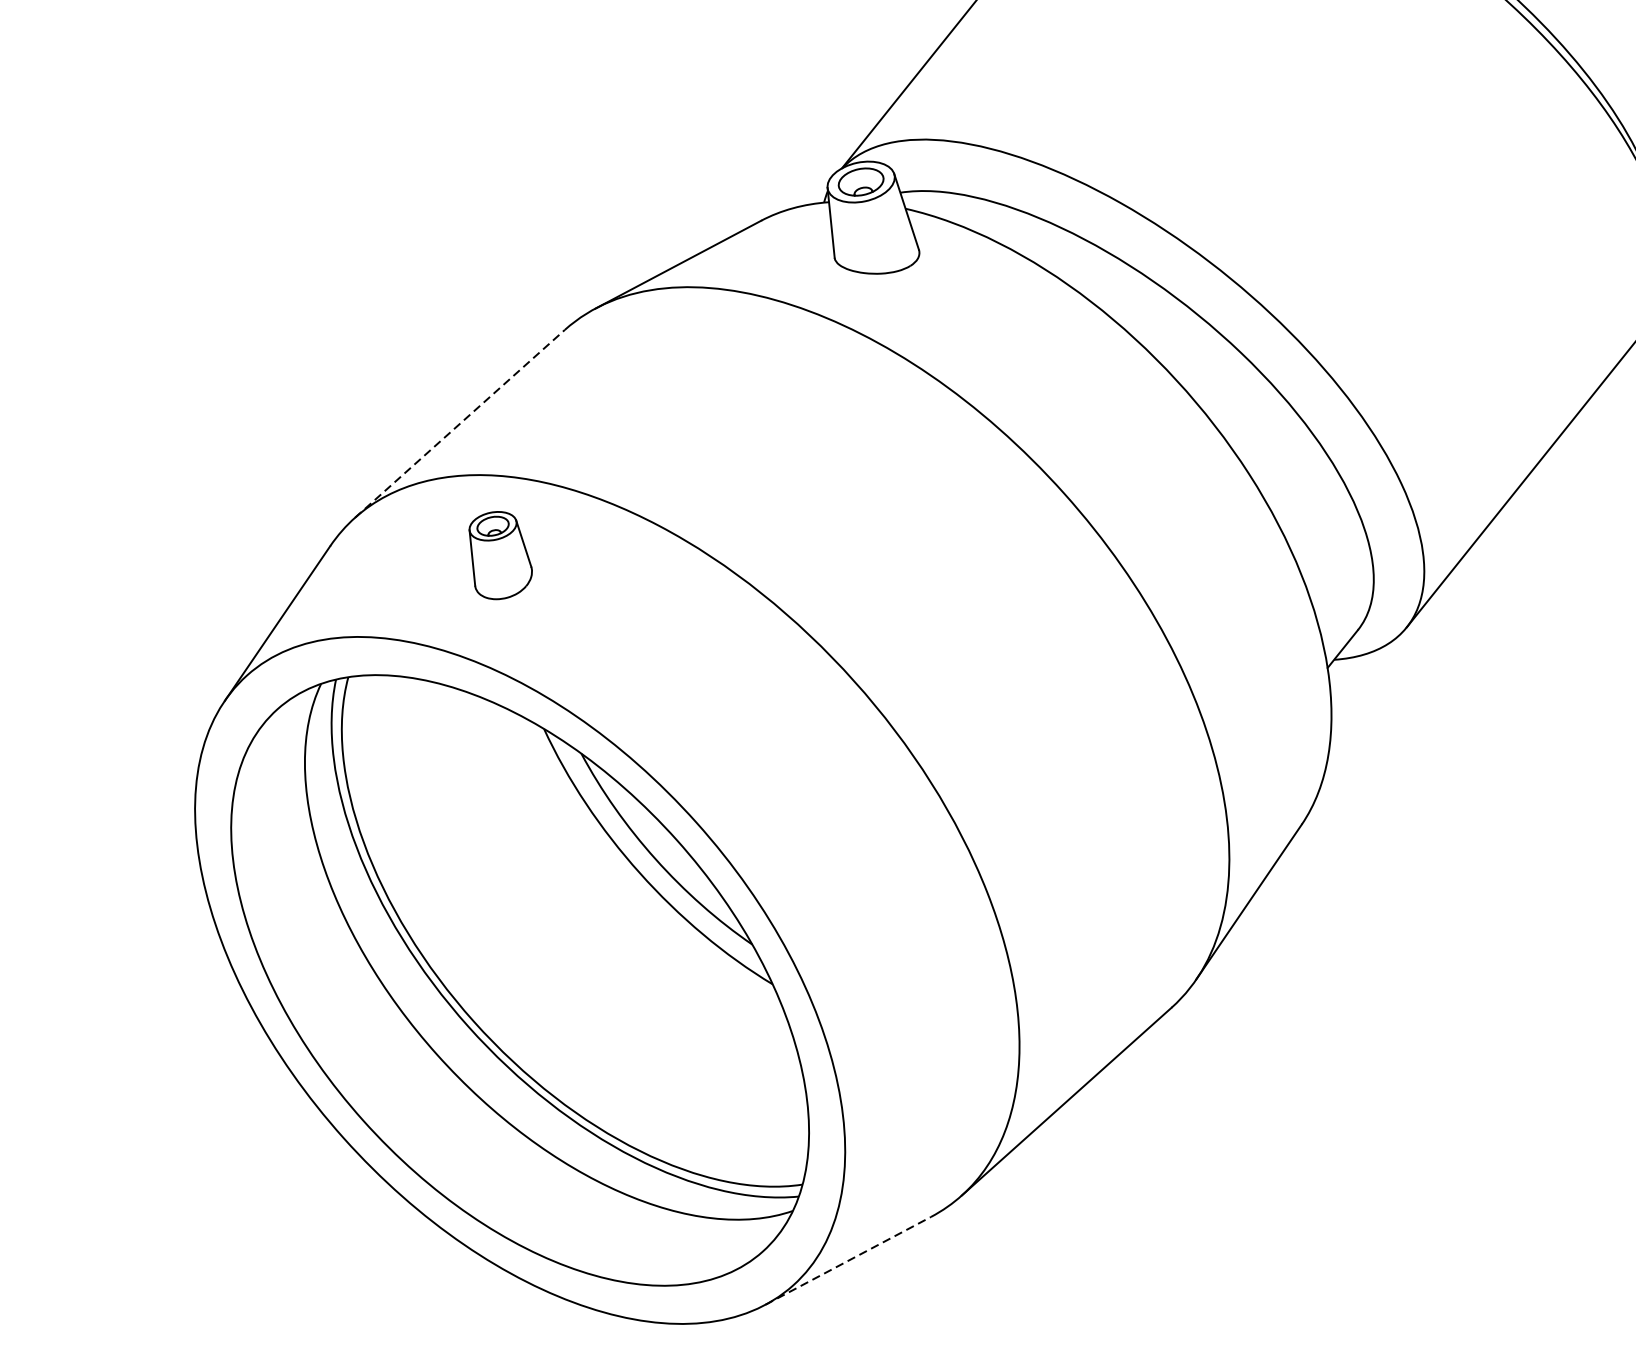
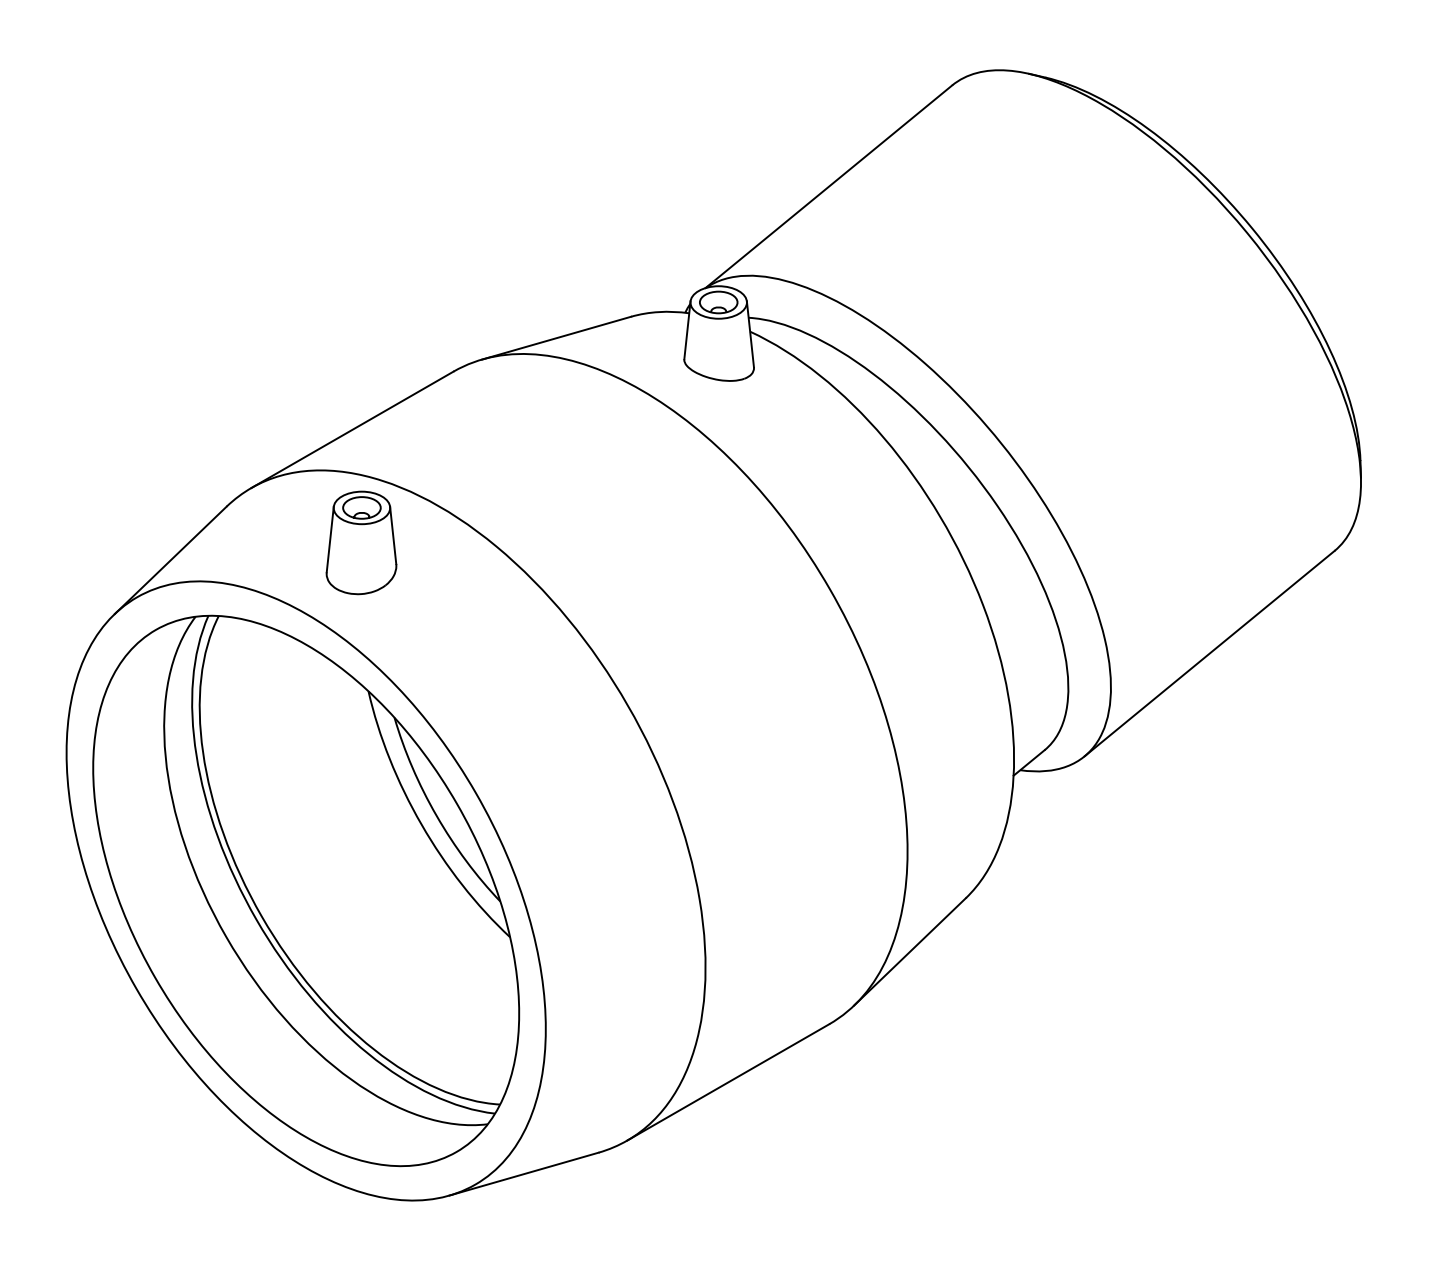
line: (459, 423) -> (352, 429), dashed -> solid
part: (498, 554) -> (361, 542), size x1.43
line: (848, 1261) -> (524, 1174), dashed -> solid

